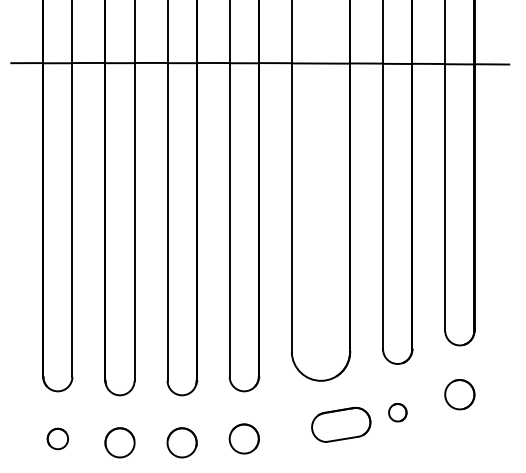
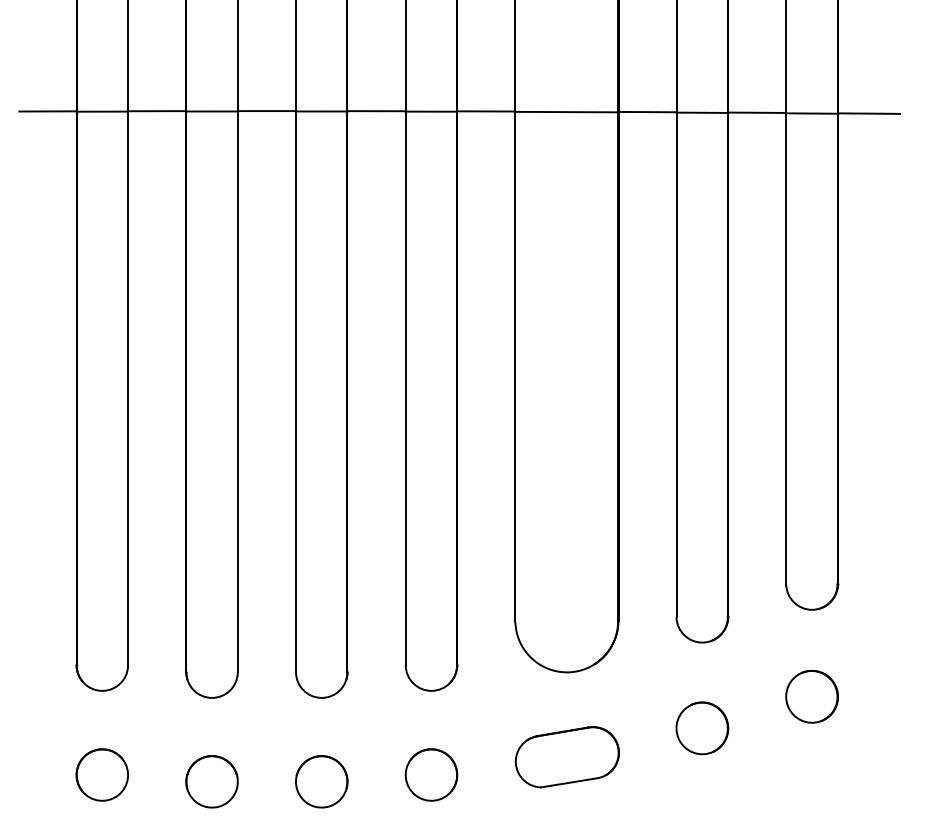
part: (397, 412) -> (701, 728), size x1.67
part: (341, 424) -> (567, 756), moved
part: (57, 438) -> (101, 774), size x1.43

